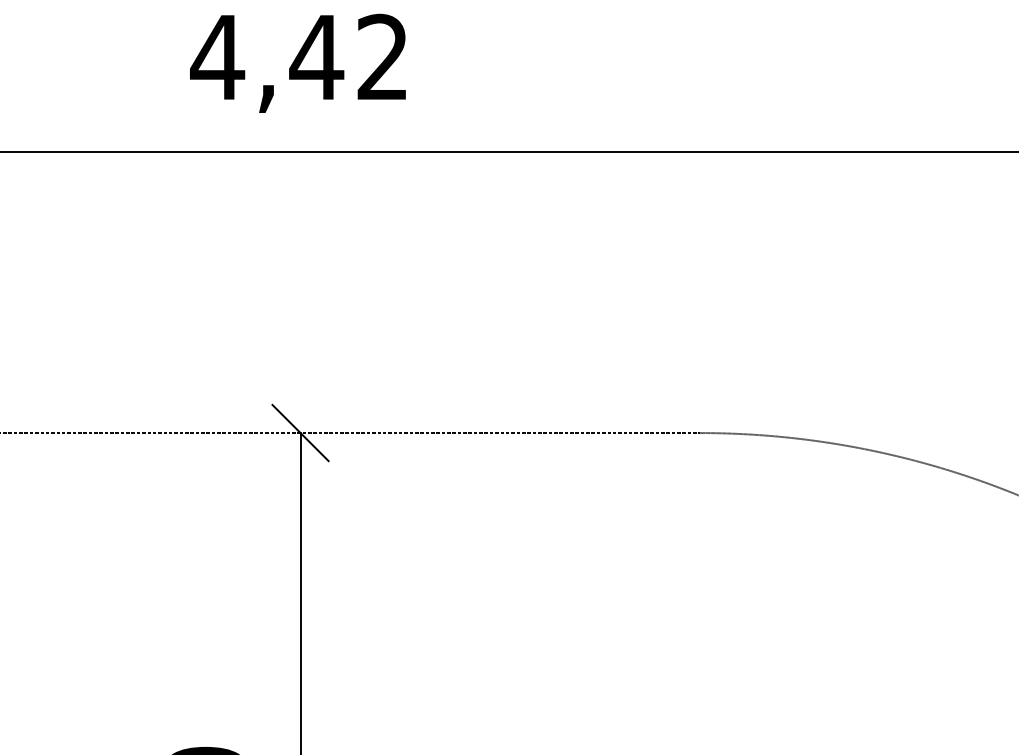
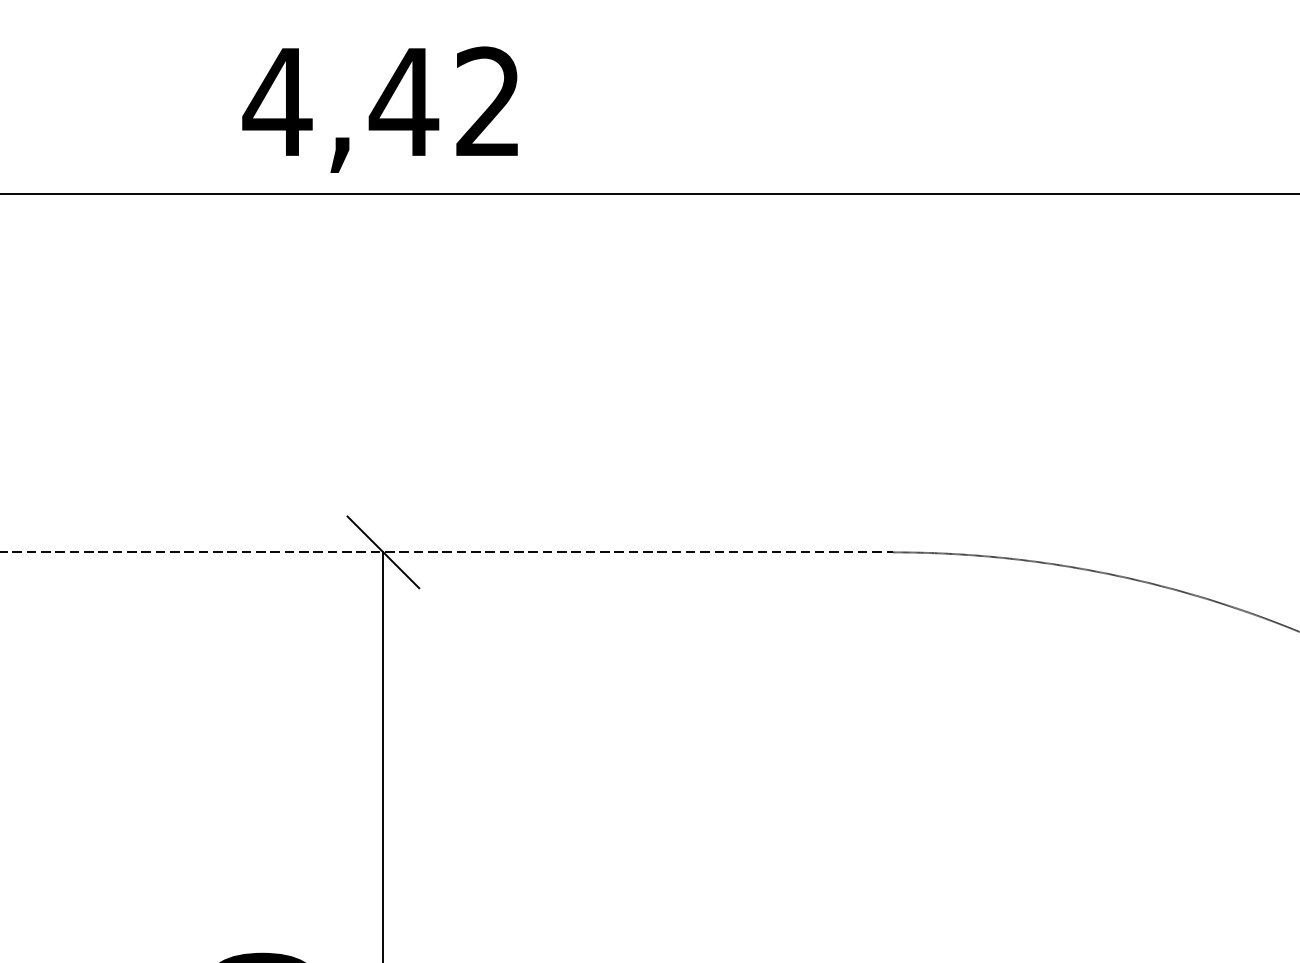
text: (297, 63) -> (379, 109), moved

